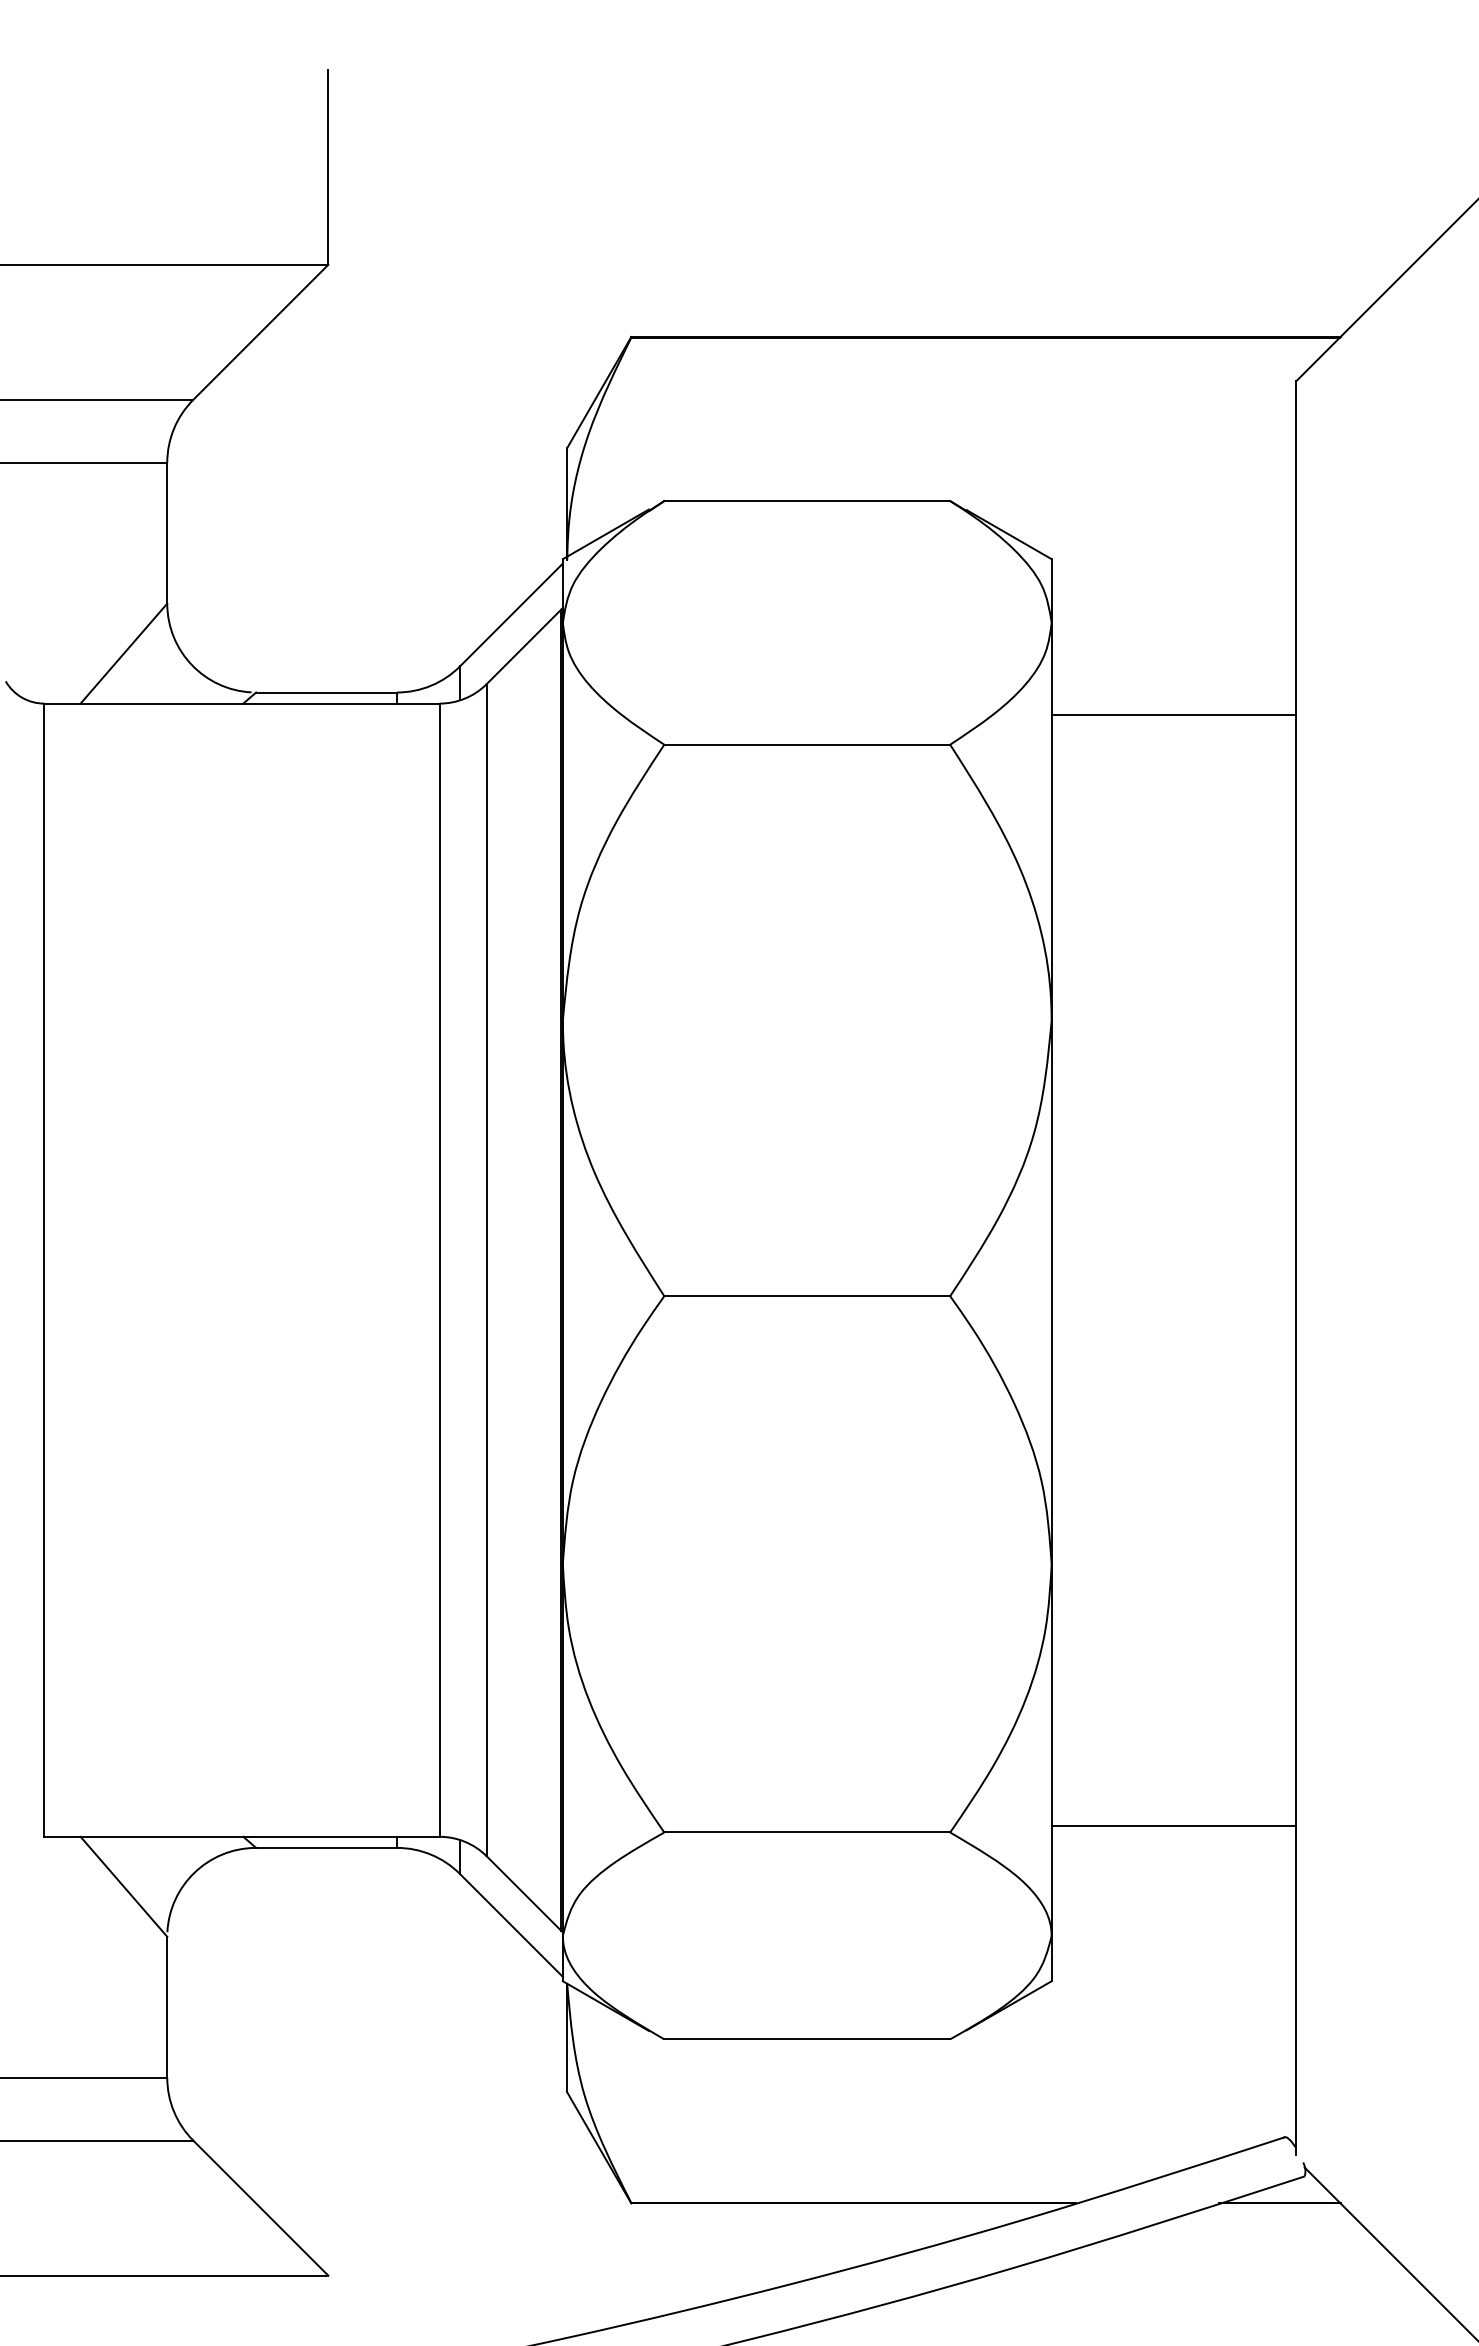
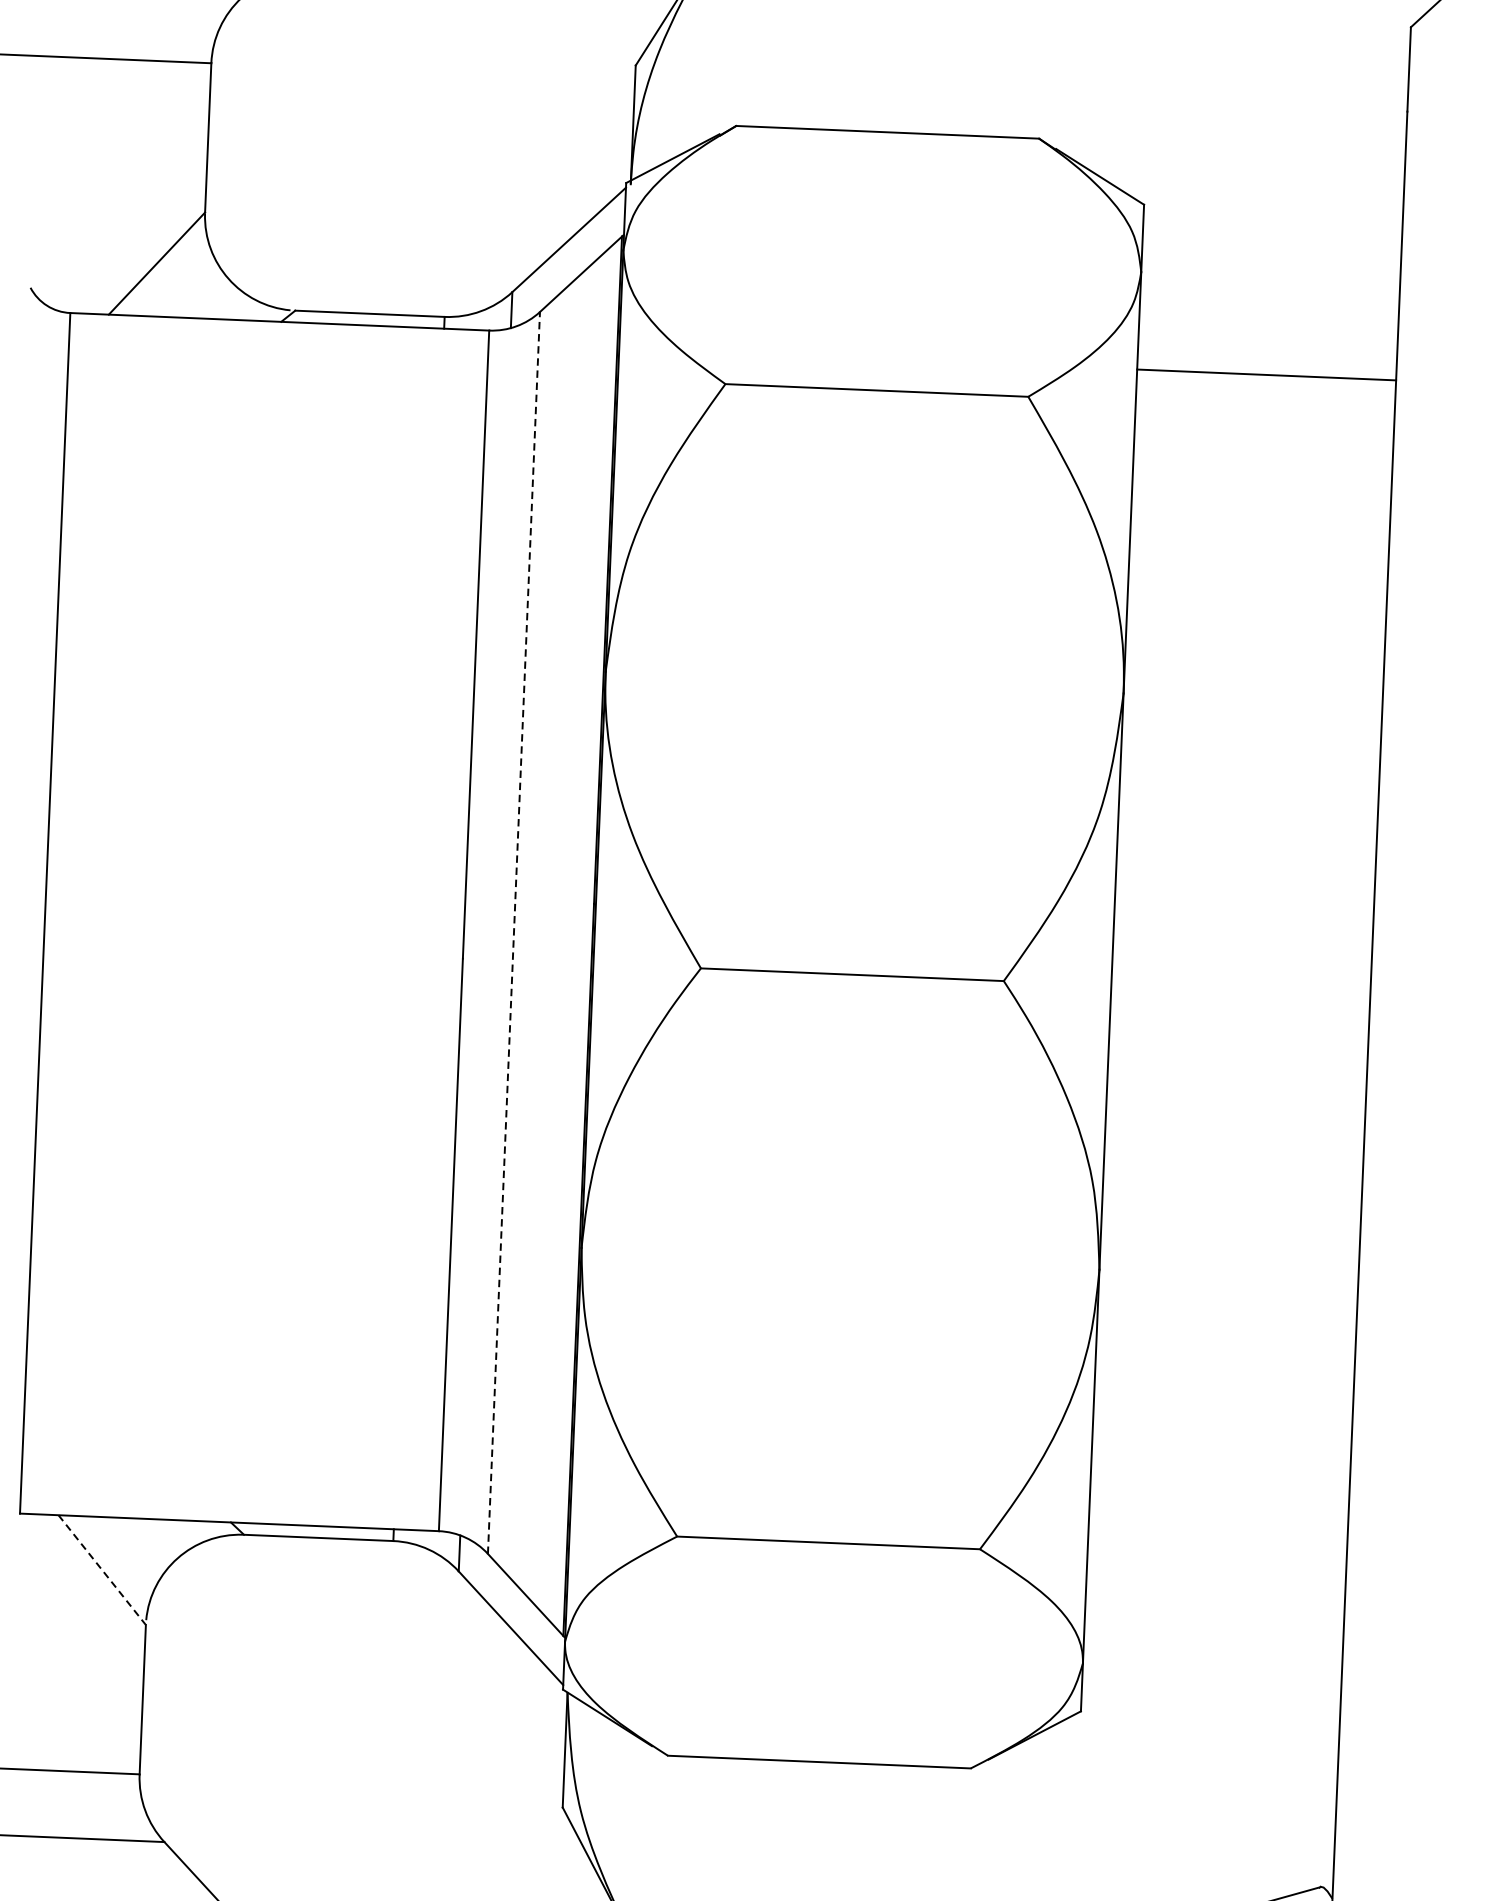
line: (486, 1269) -> (513, 932), solid -> dashed
line: (1173, 1825) -> (1216, 1551), removed
line: (124, 1887) -> (102, 1570), solid -> dashed

